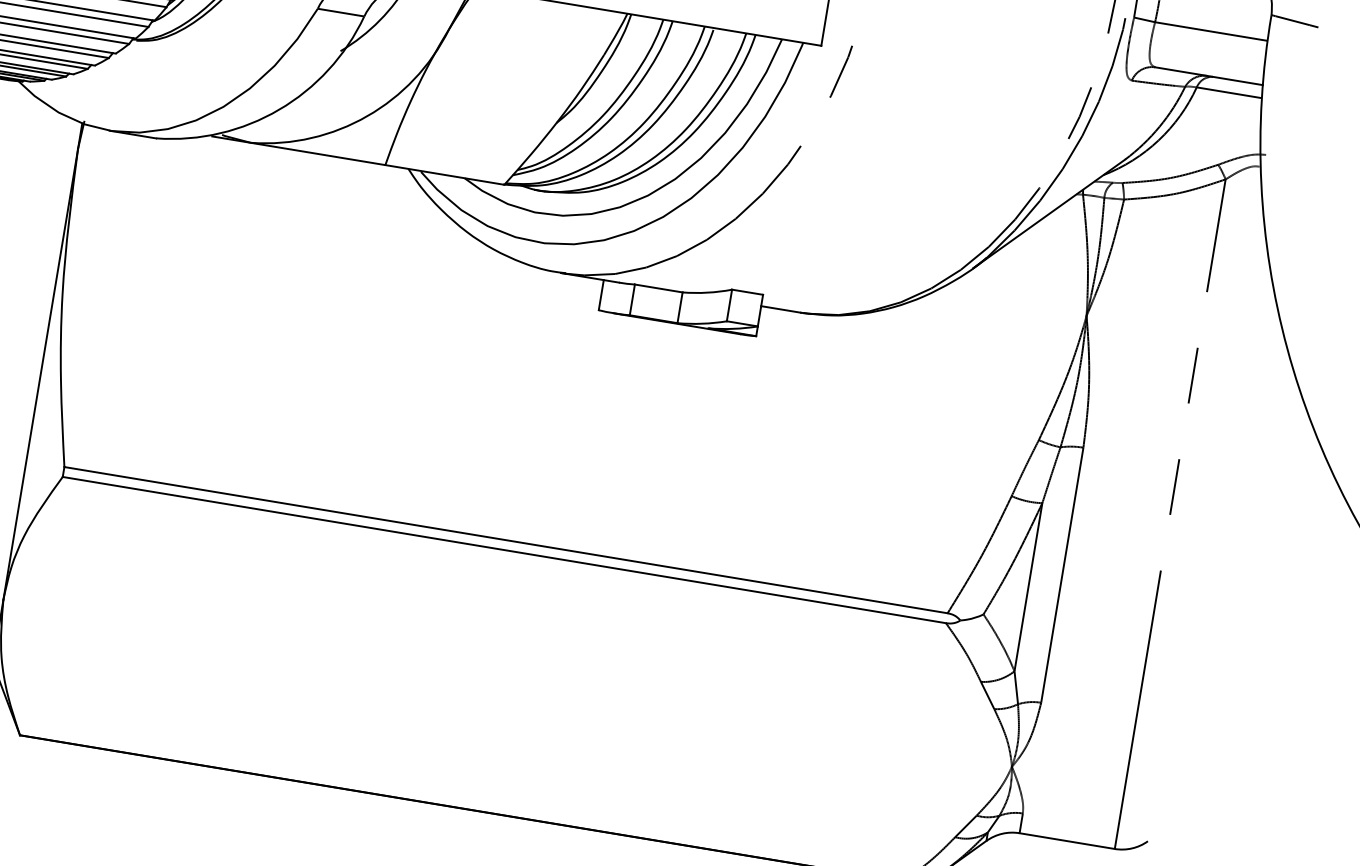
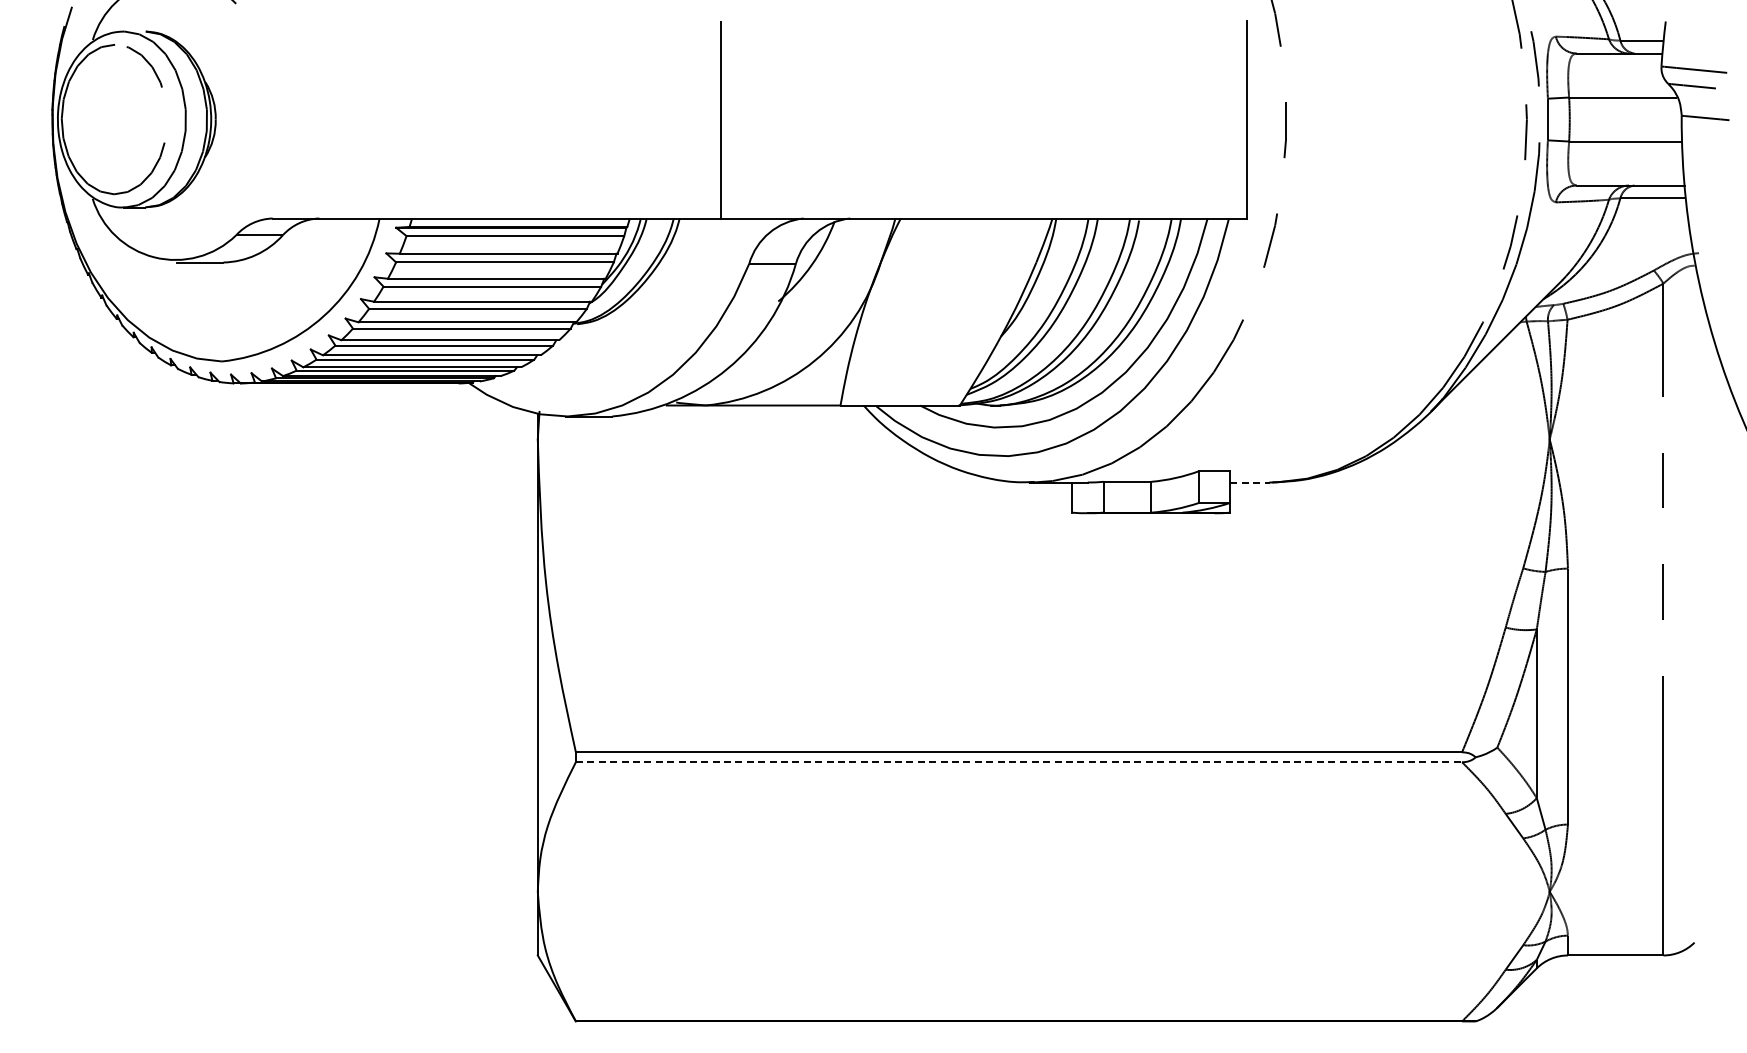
line: (781, 309) -> (1250, 482), solid -> dashed
line: (504, 550) -> (1019, 762), solid -> dashed

